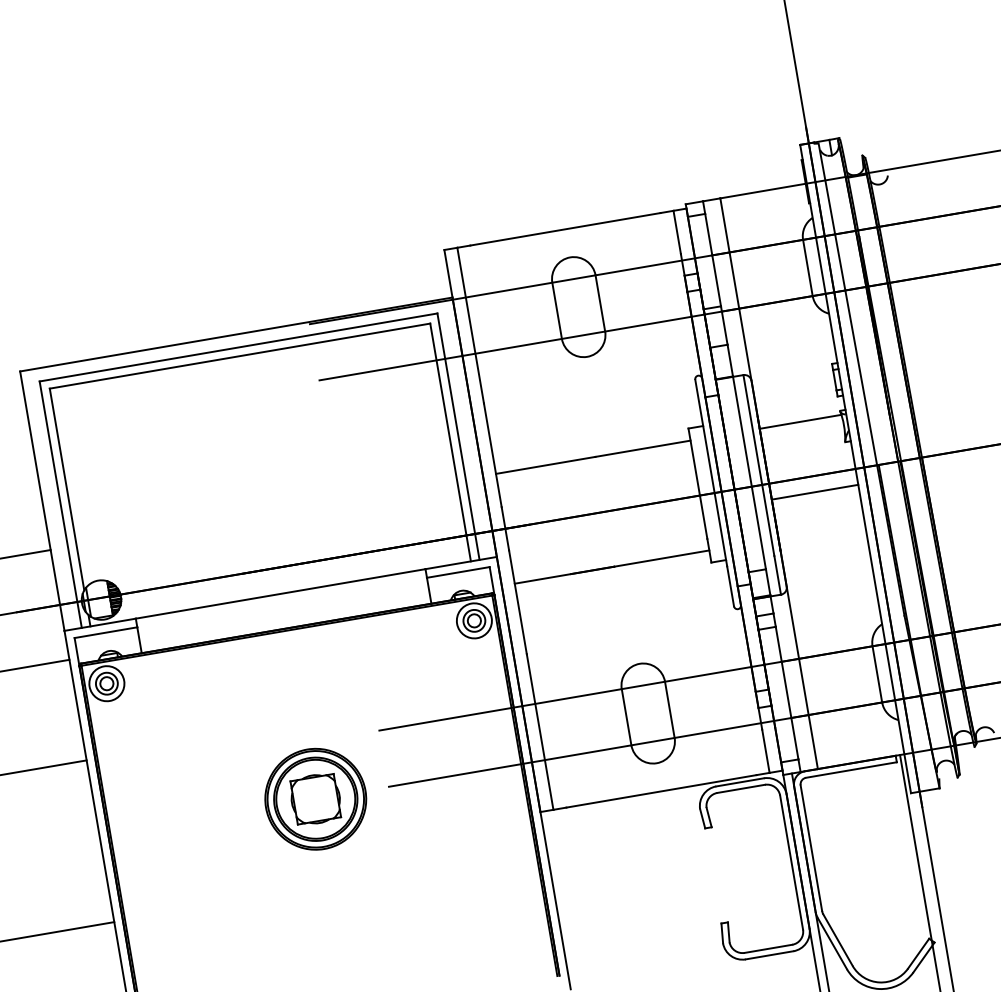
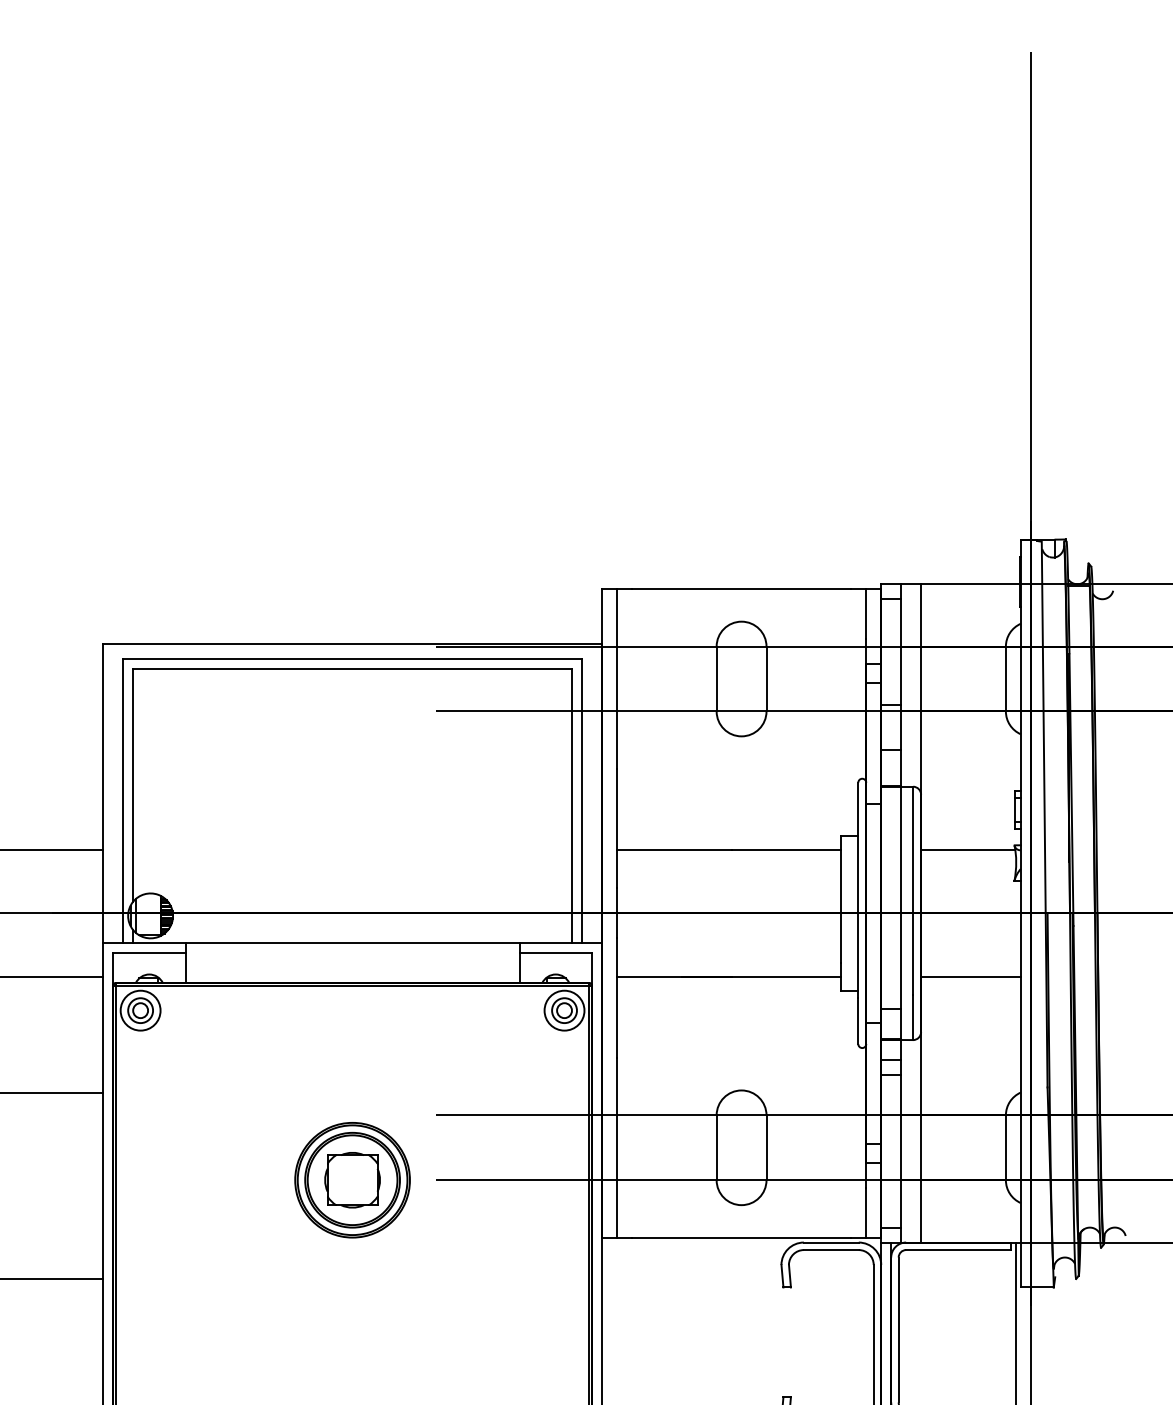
line: (814, 492) -> (970, 976), moved

